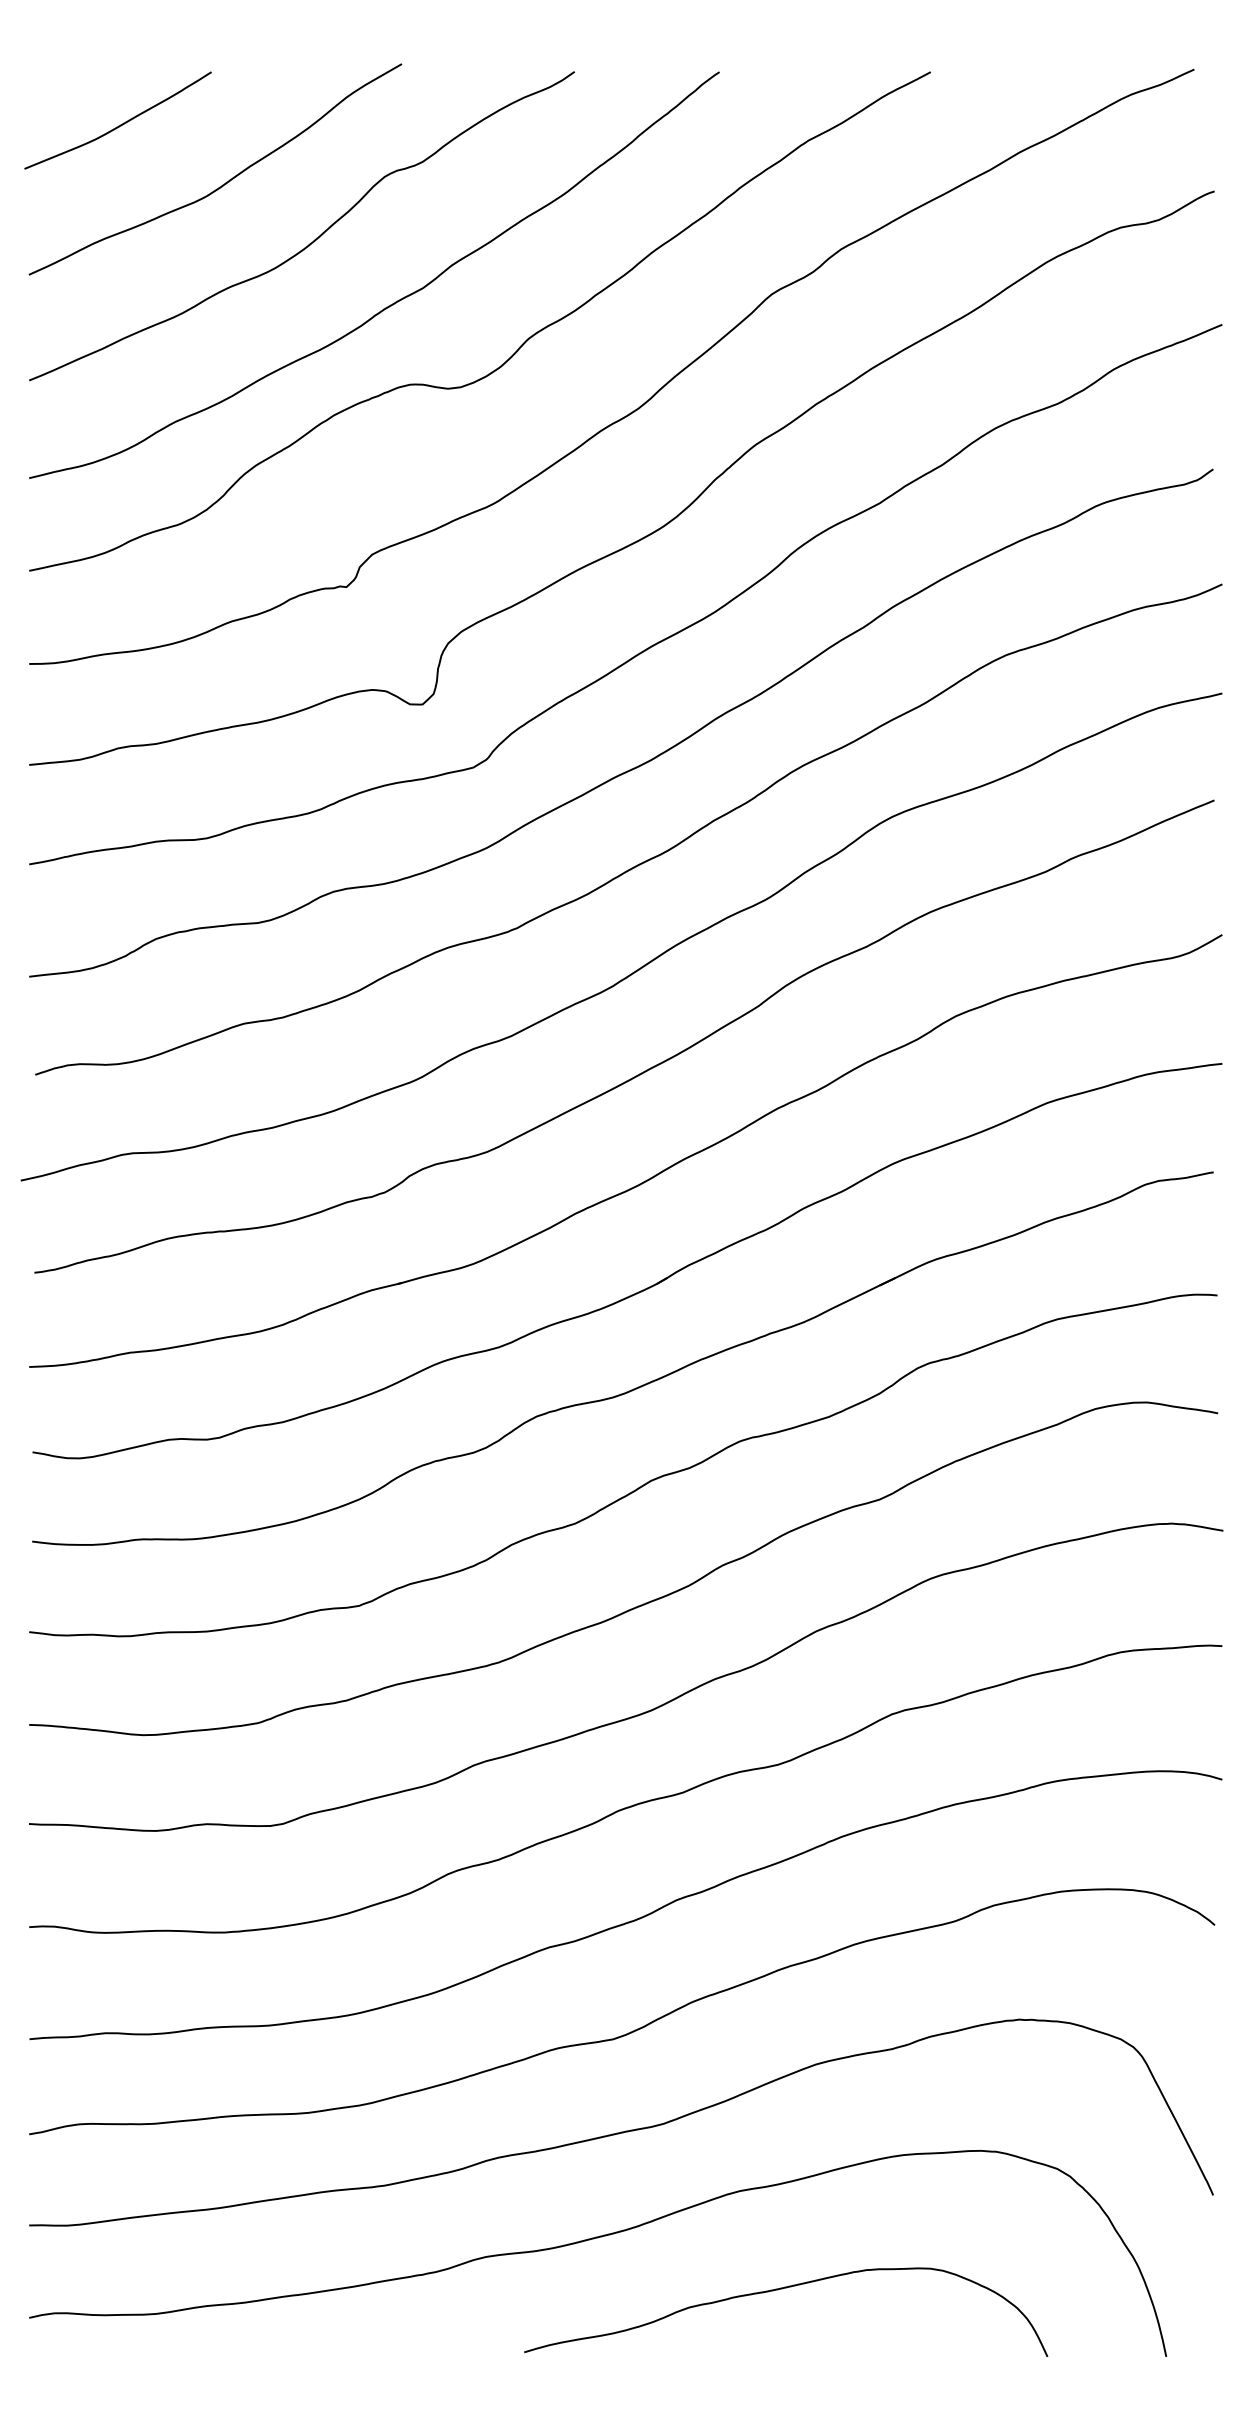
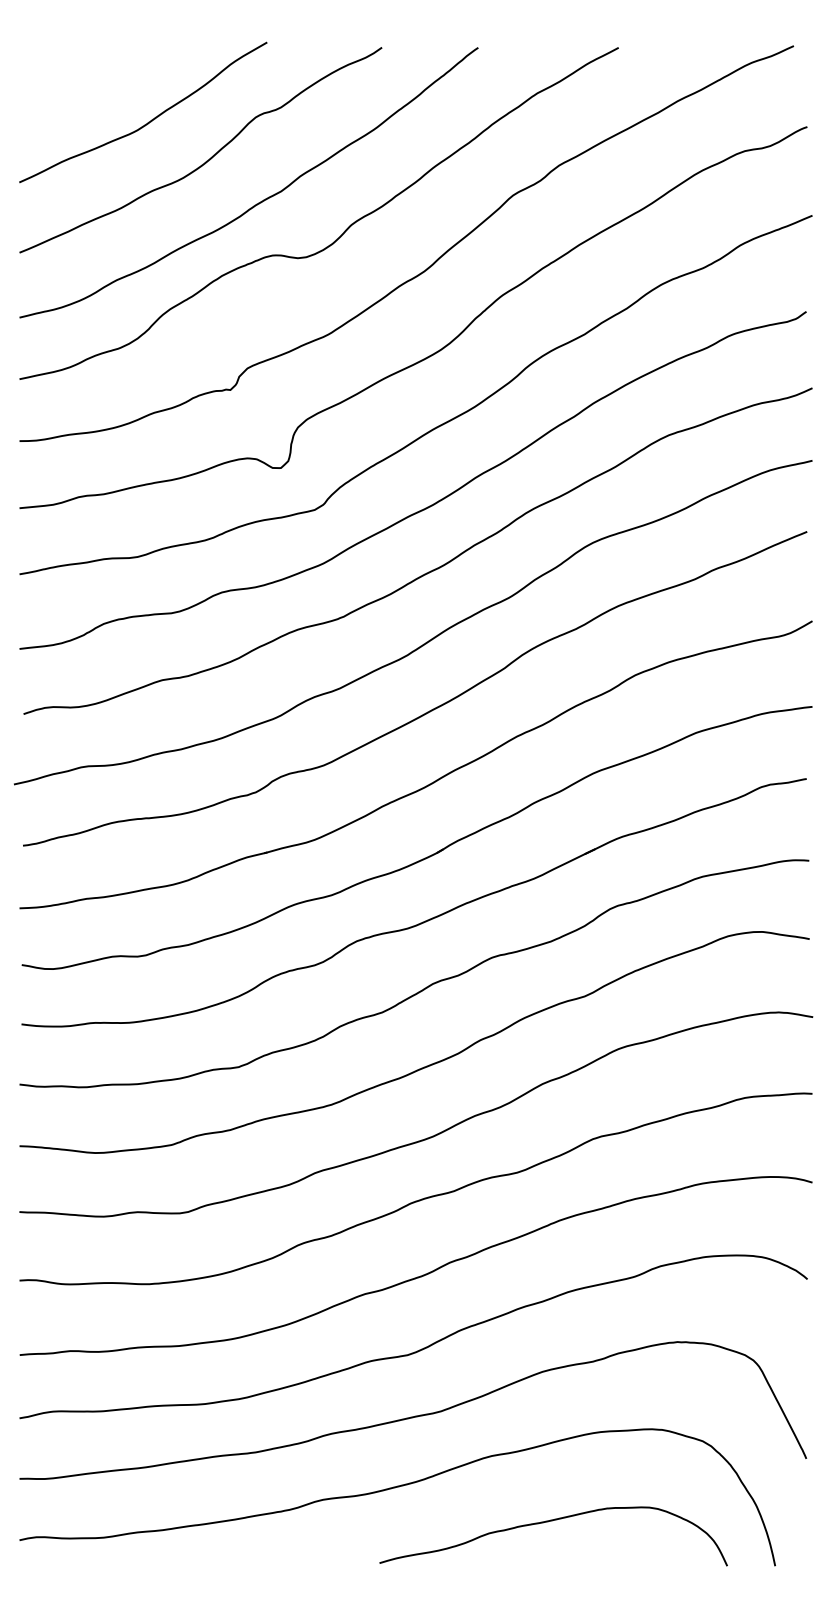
curve: (119, 124) -> (79, 82), removed
curve: (778, 2291) -> (548, 1522), moved

